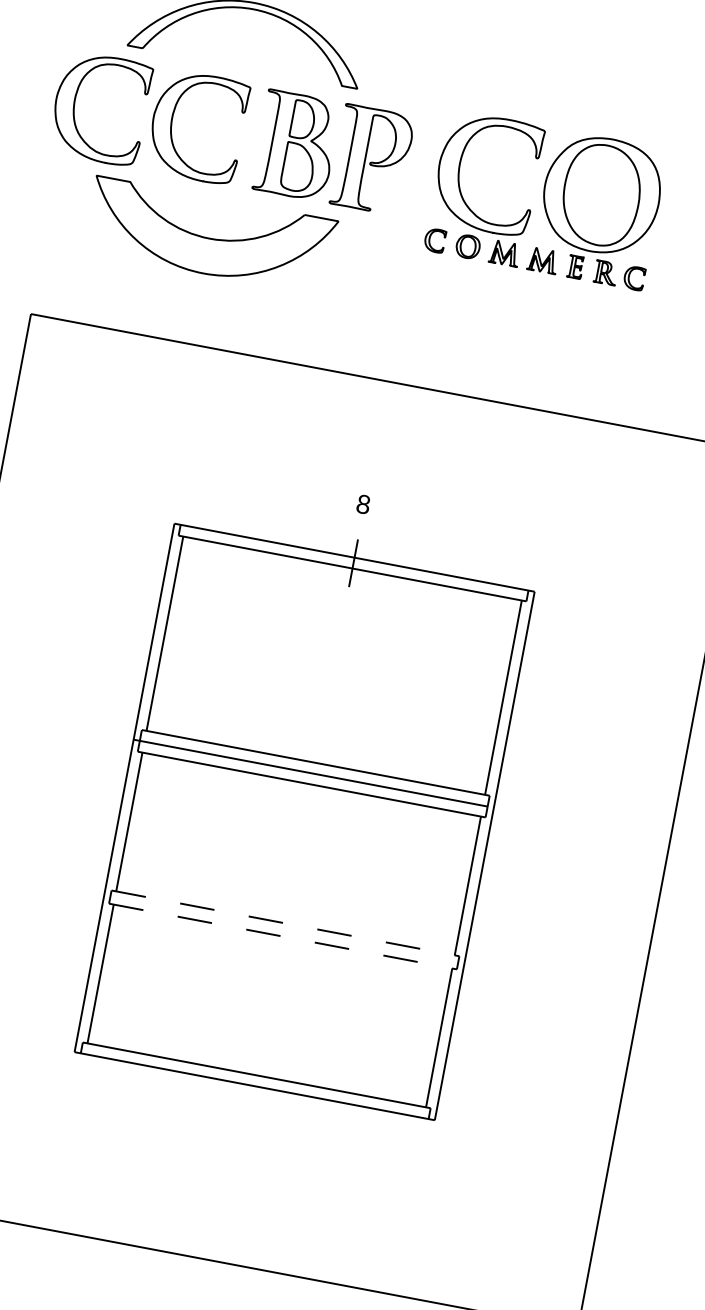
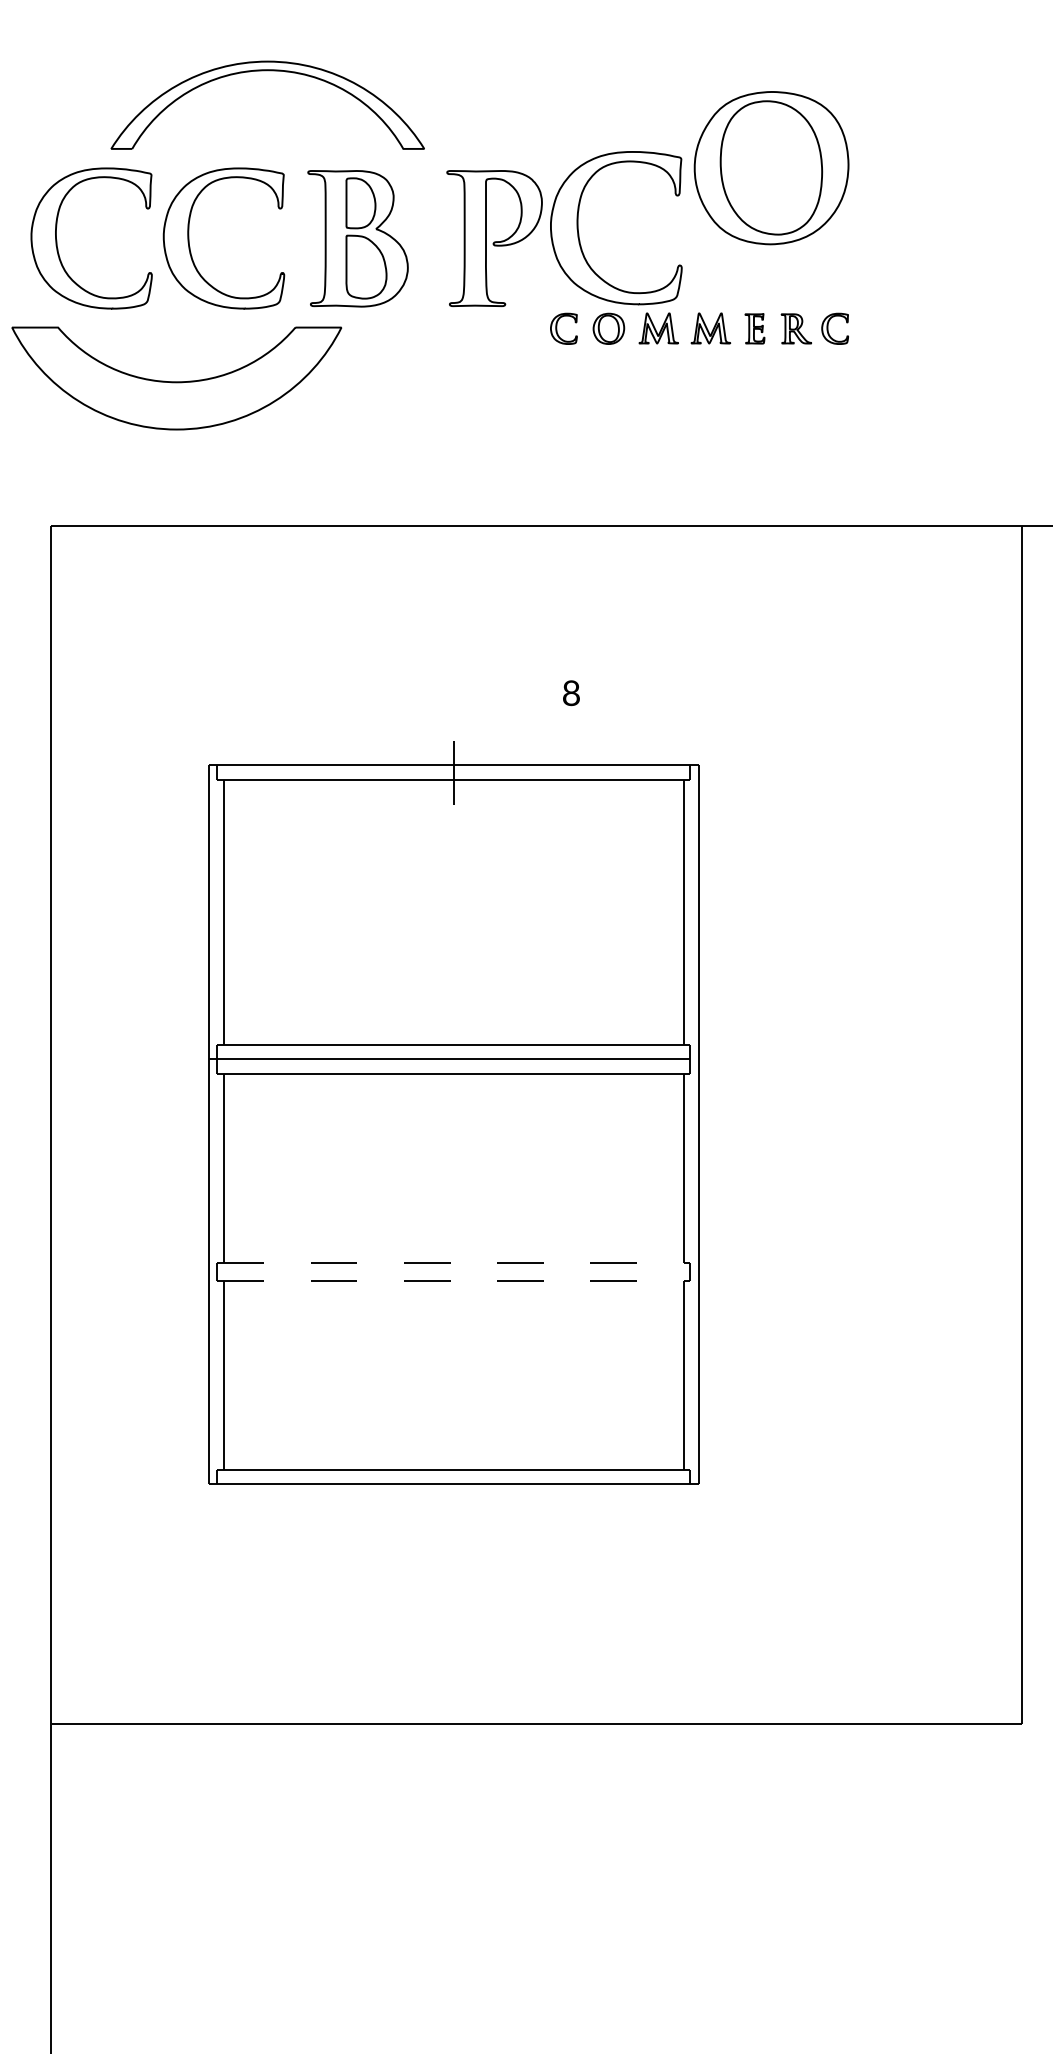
part: (371, 159) -> (494, 238), moved
part: (601, 195) -> (771, 168), moved
part: (210, 235) -> (176, 378), moved
text: (363, 504) -> (571, 693), moved
part: (306, 812) -> (453, 1112), moved

